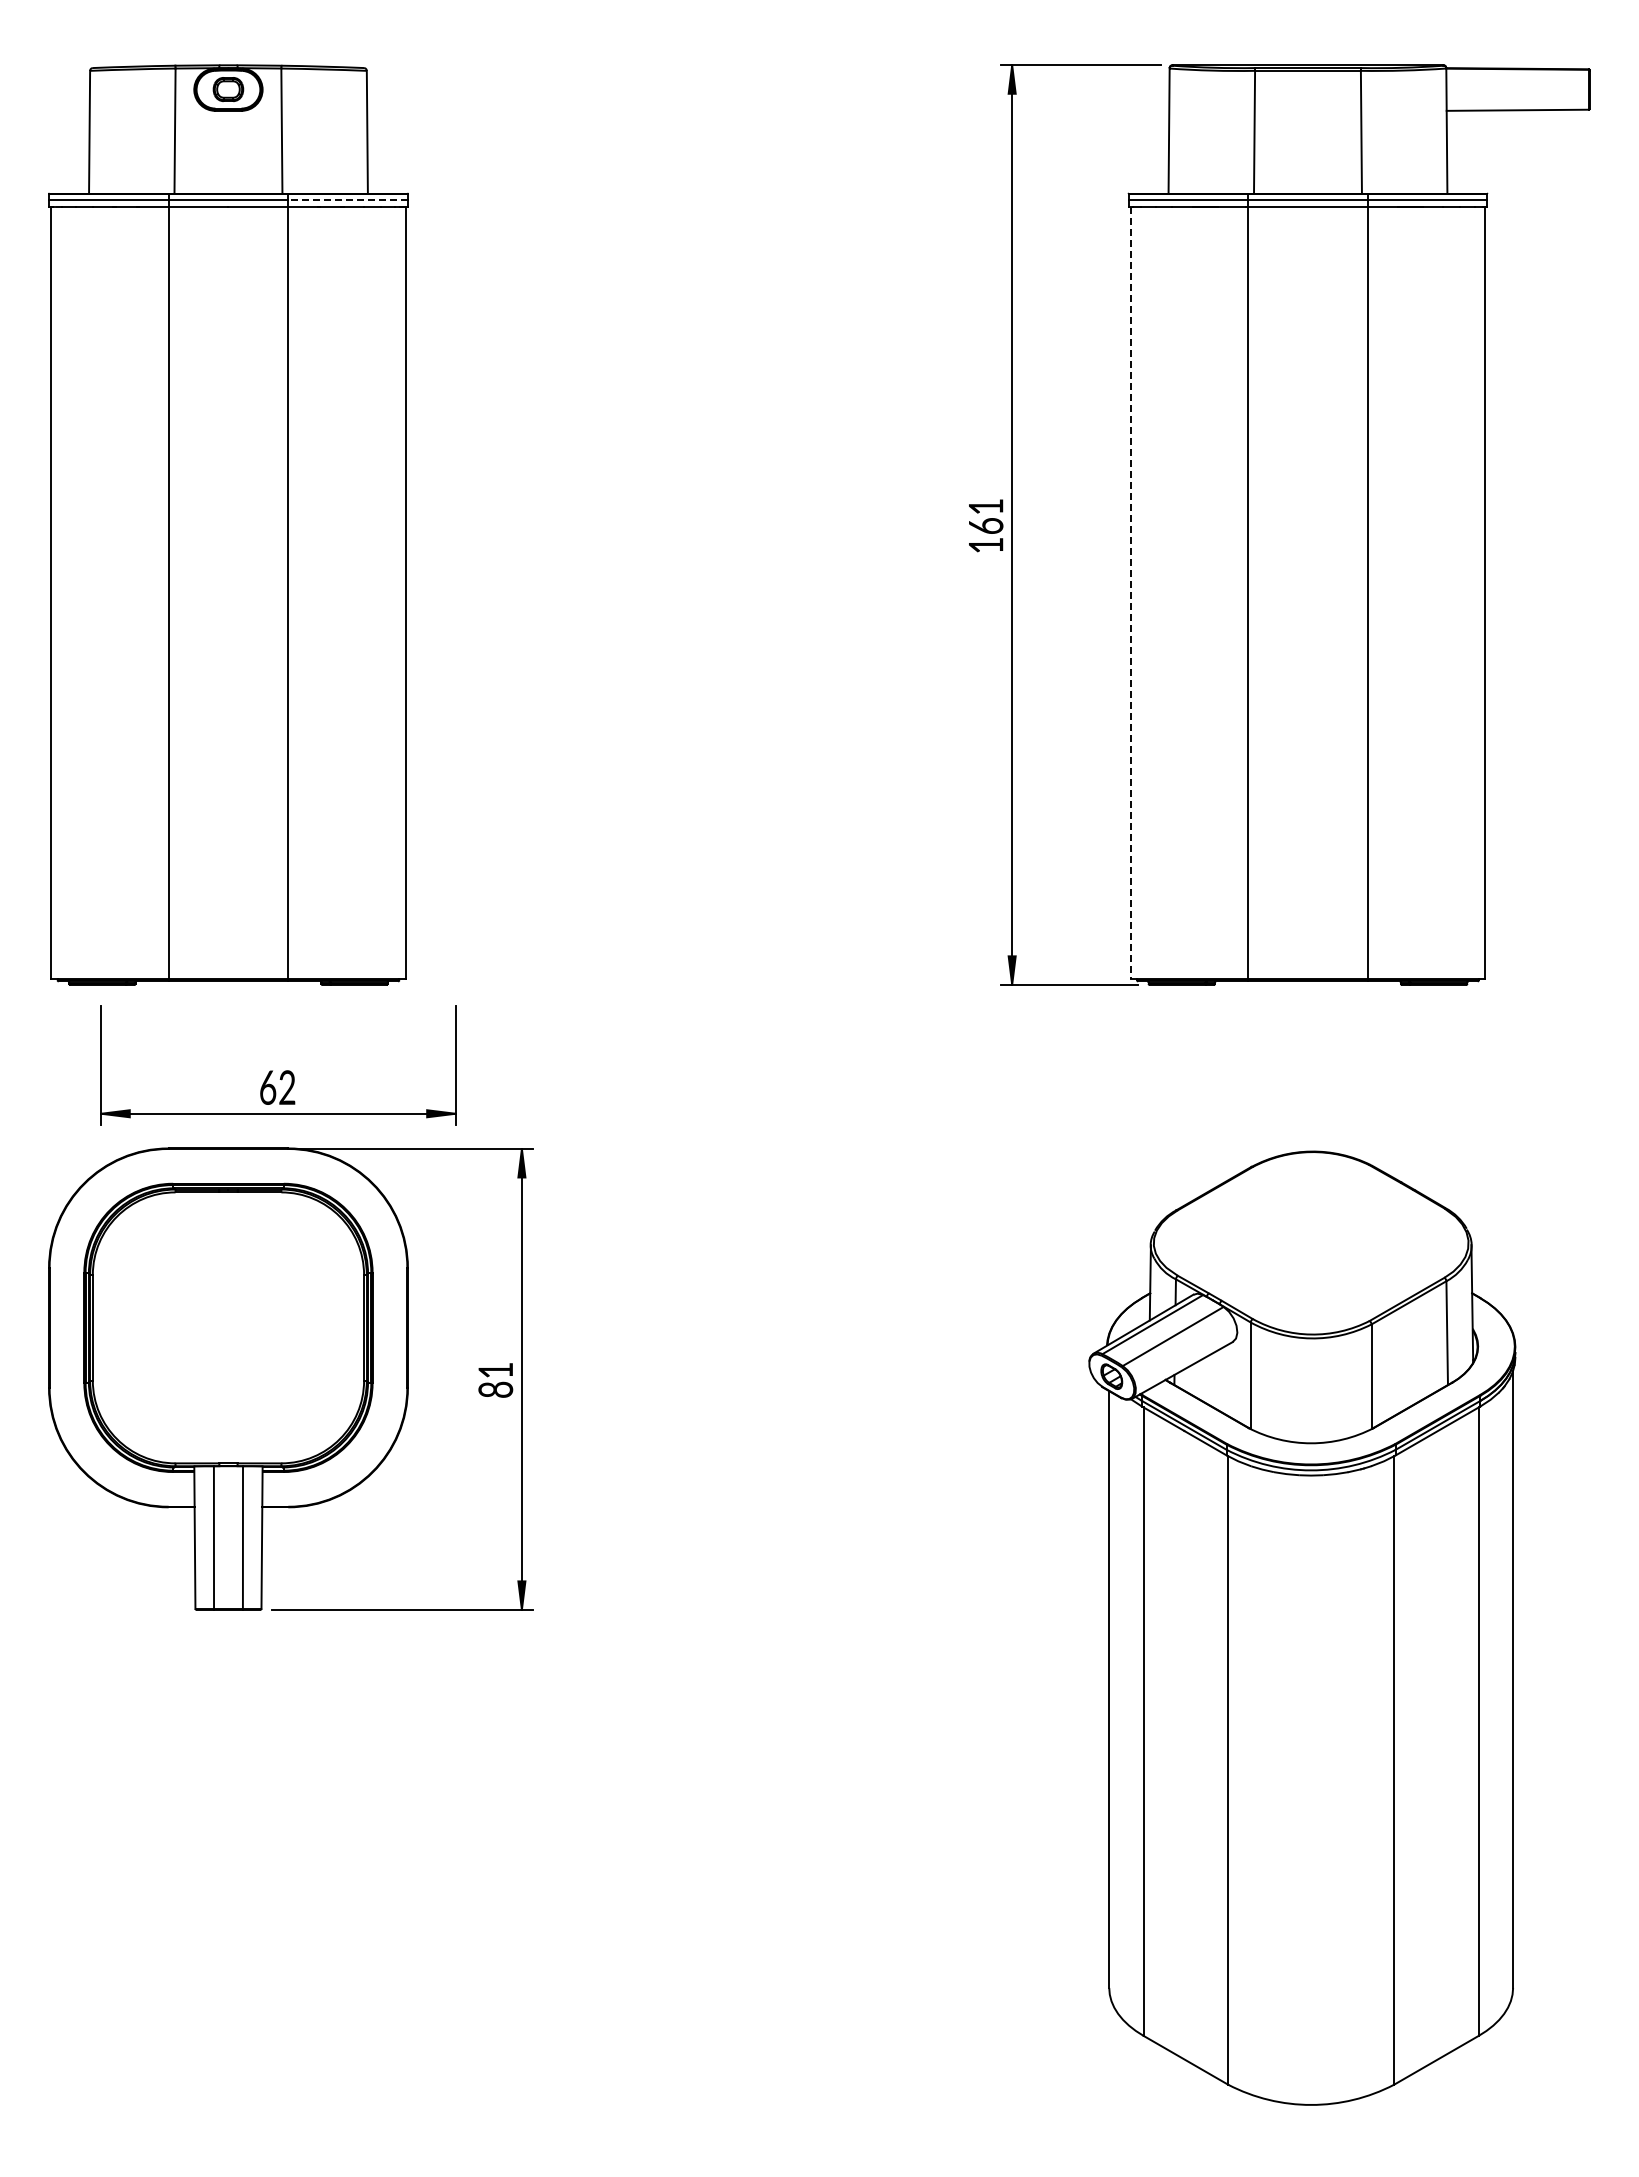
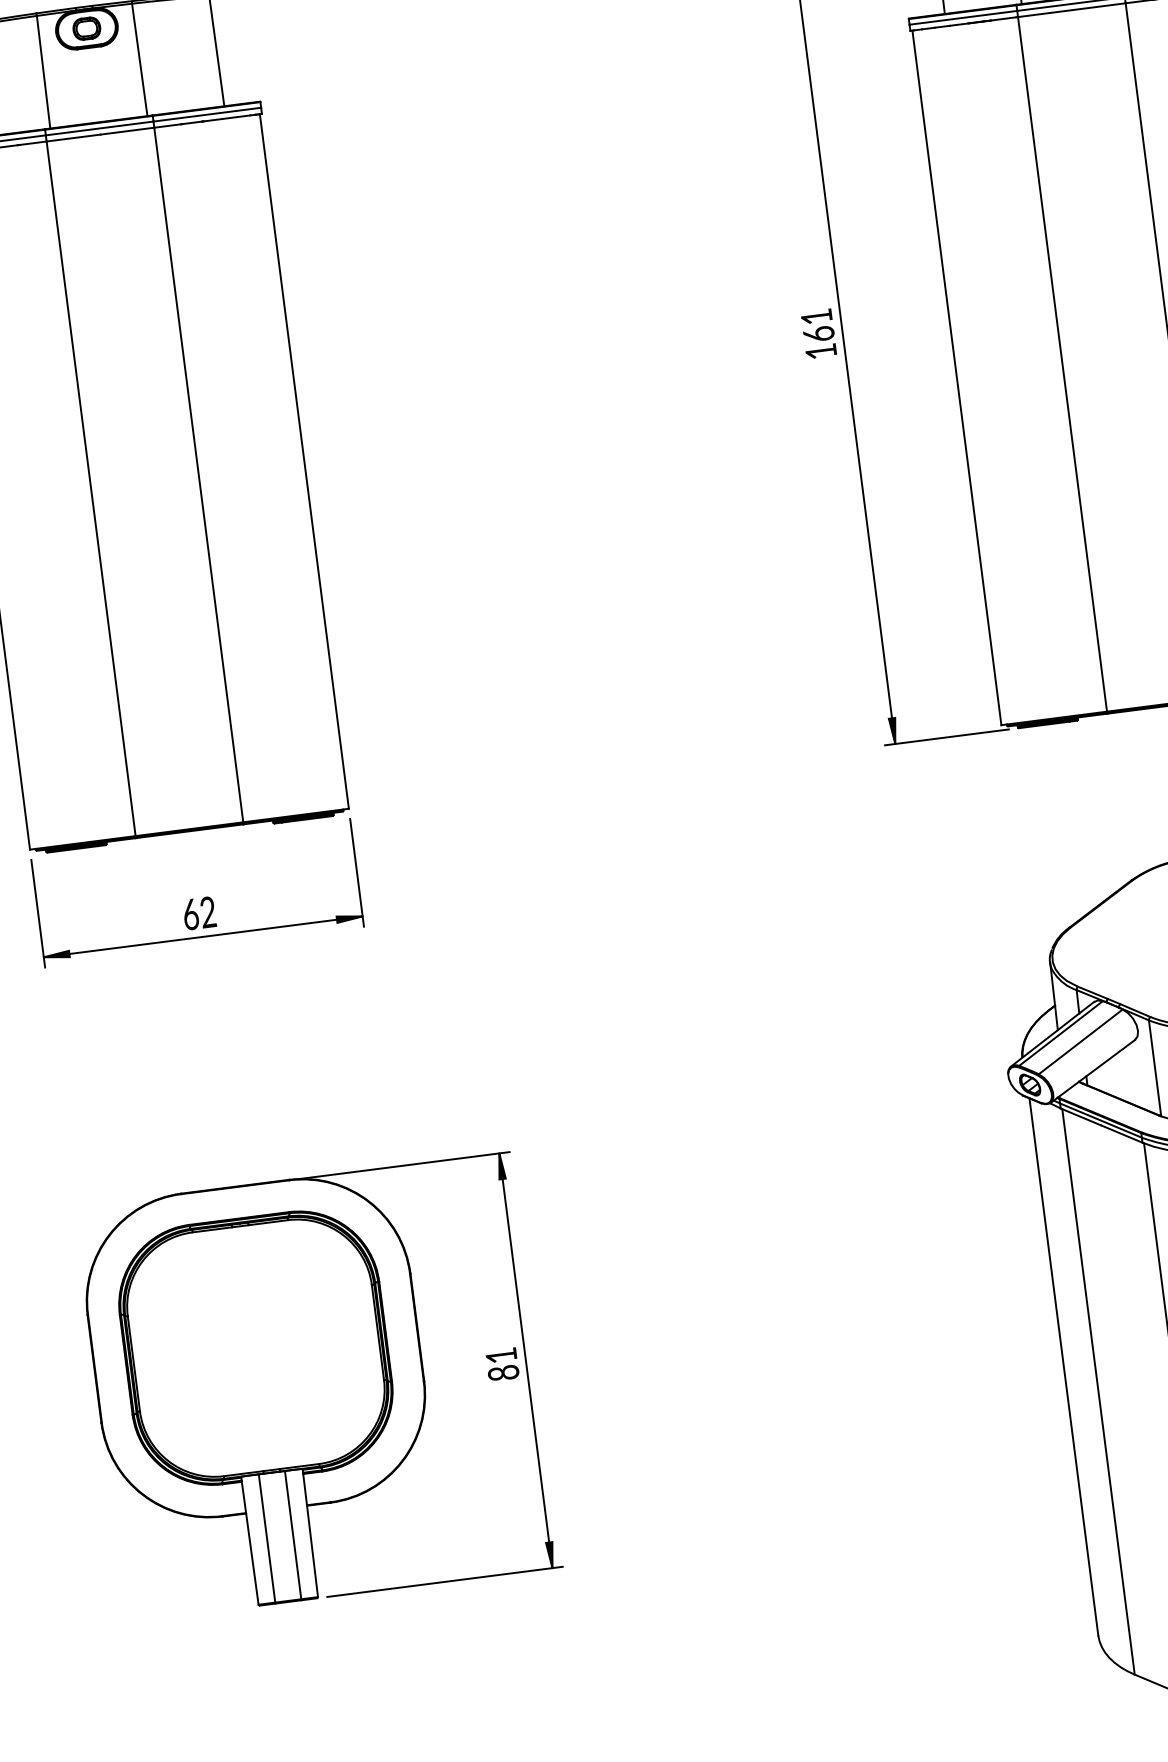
line: (348, 200) -> (207, 114), dashed -> solid
line: (1130, 593) -> (956, 378), dashed -> solid
part: (272, 1070) -> (192, 898), moved
part: (290, 1378) -> (317, 1386), moved

